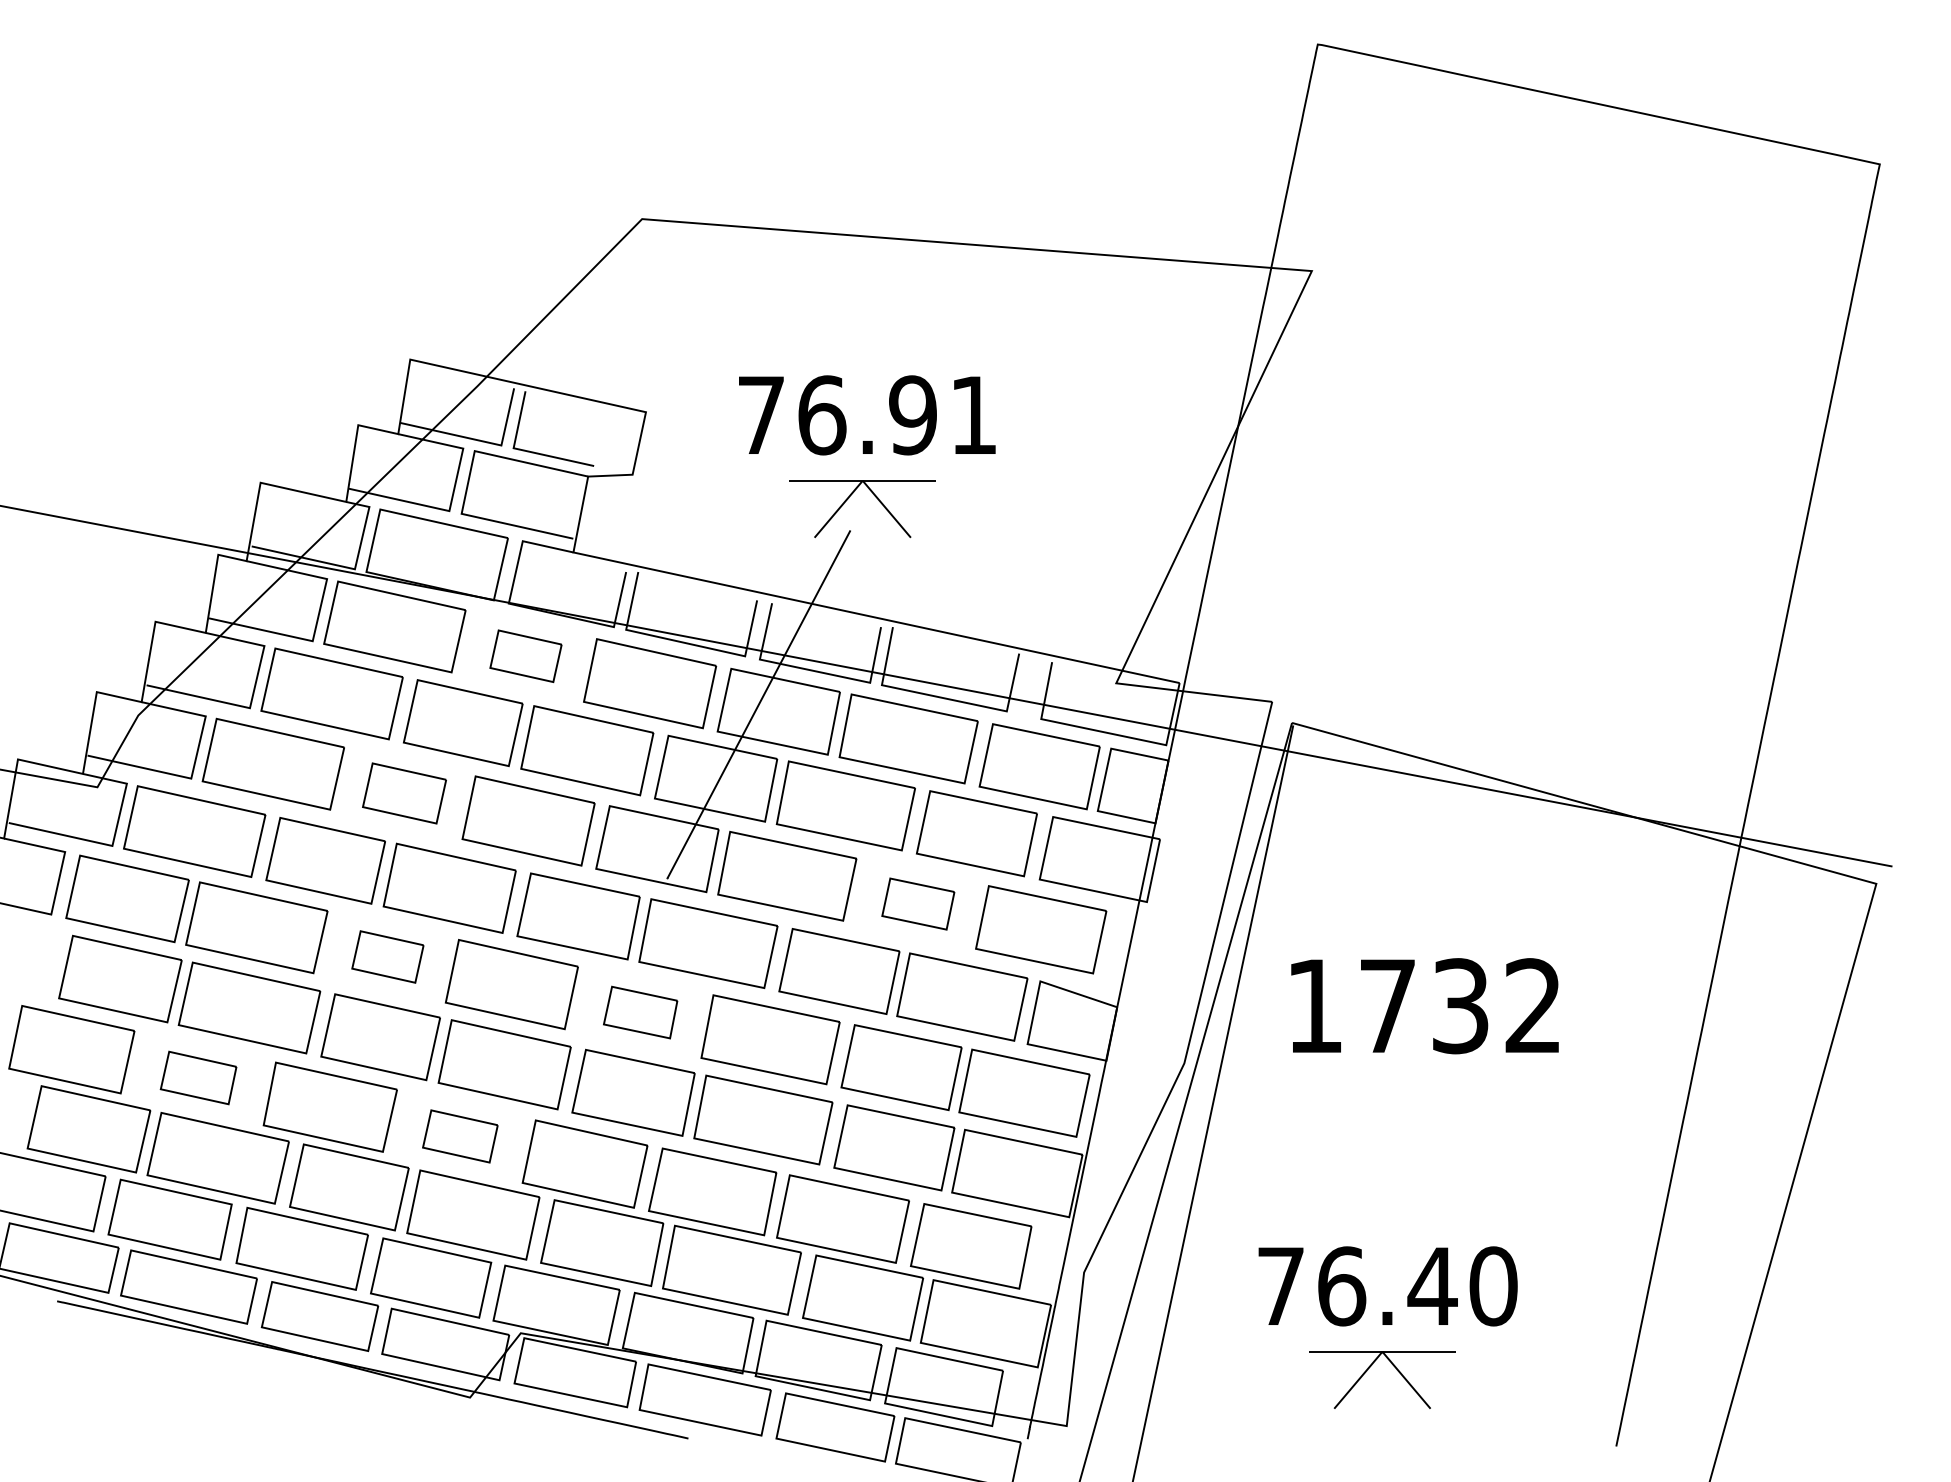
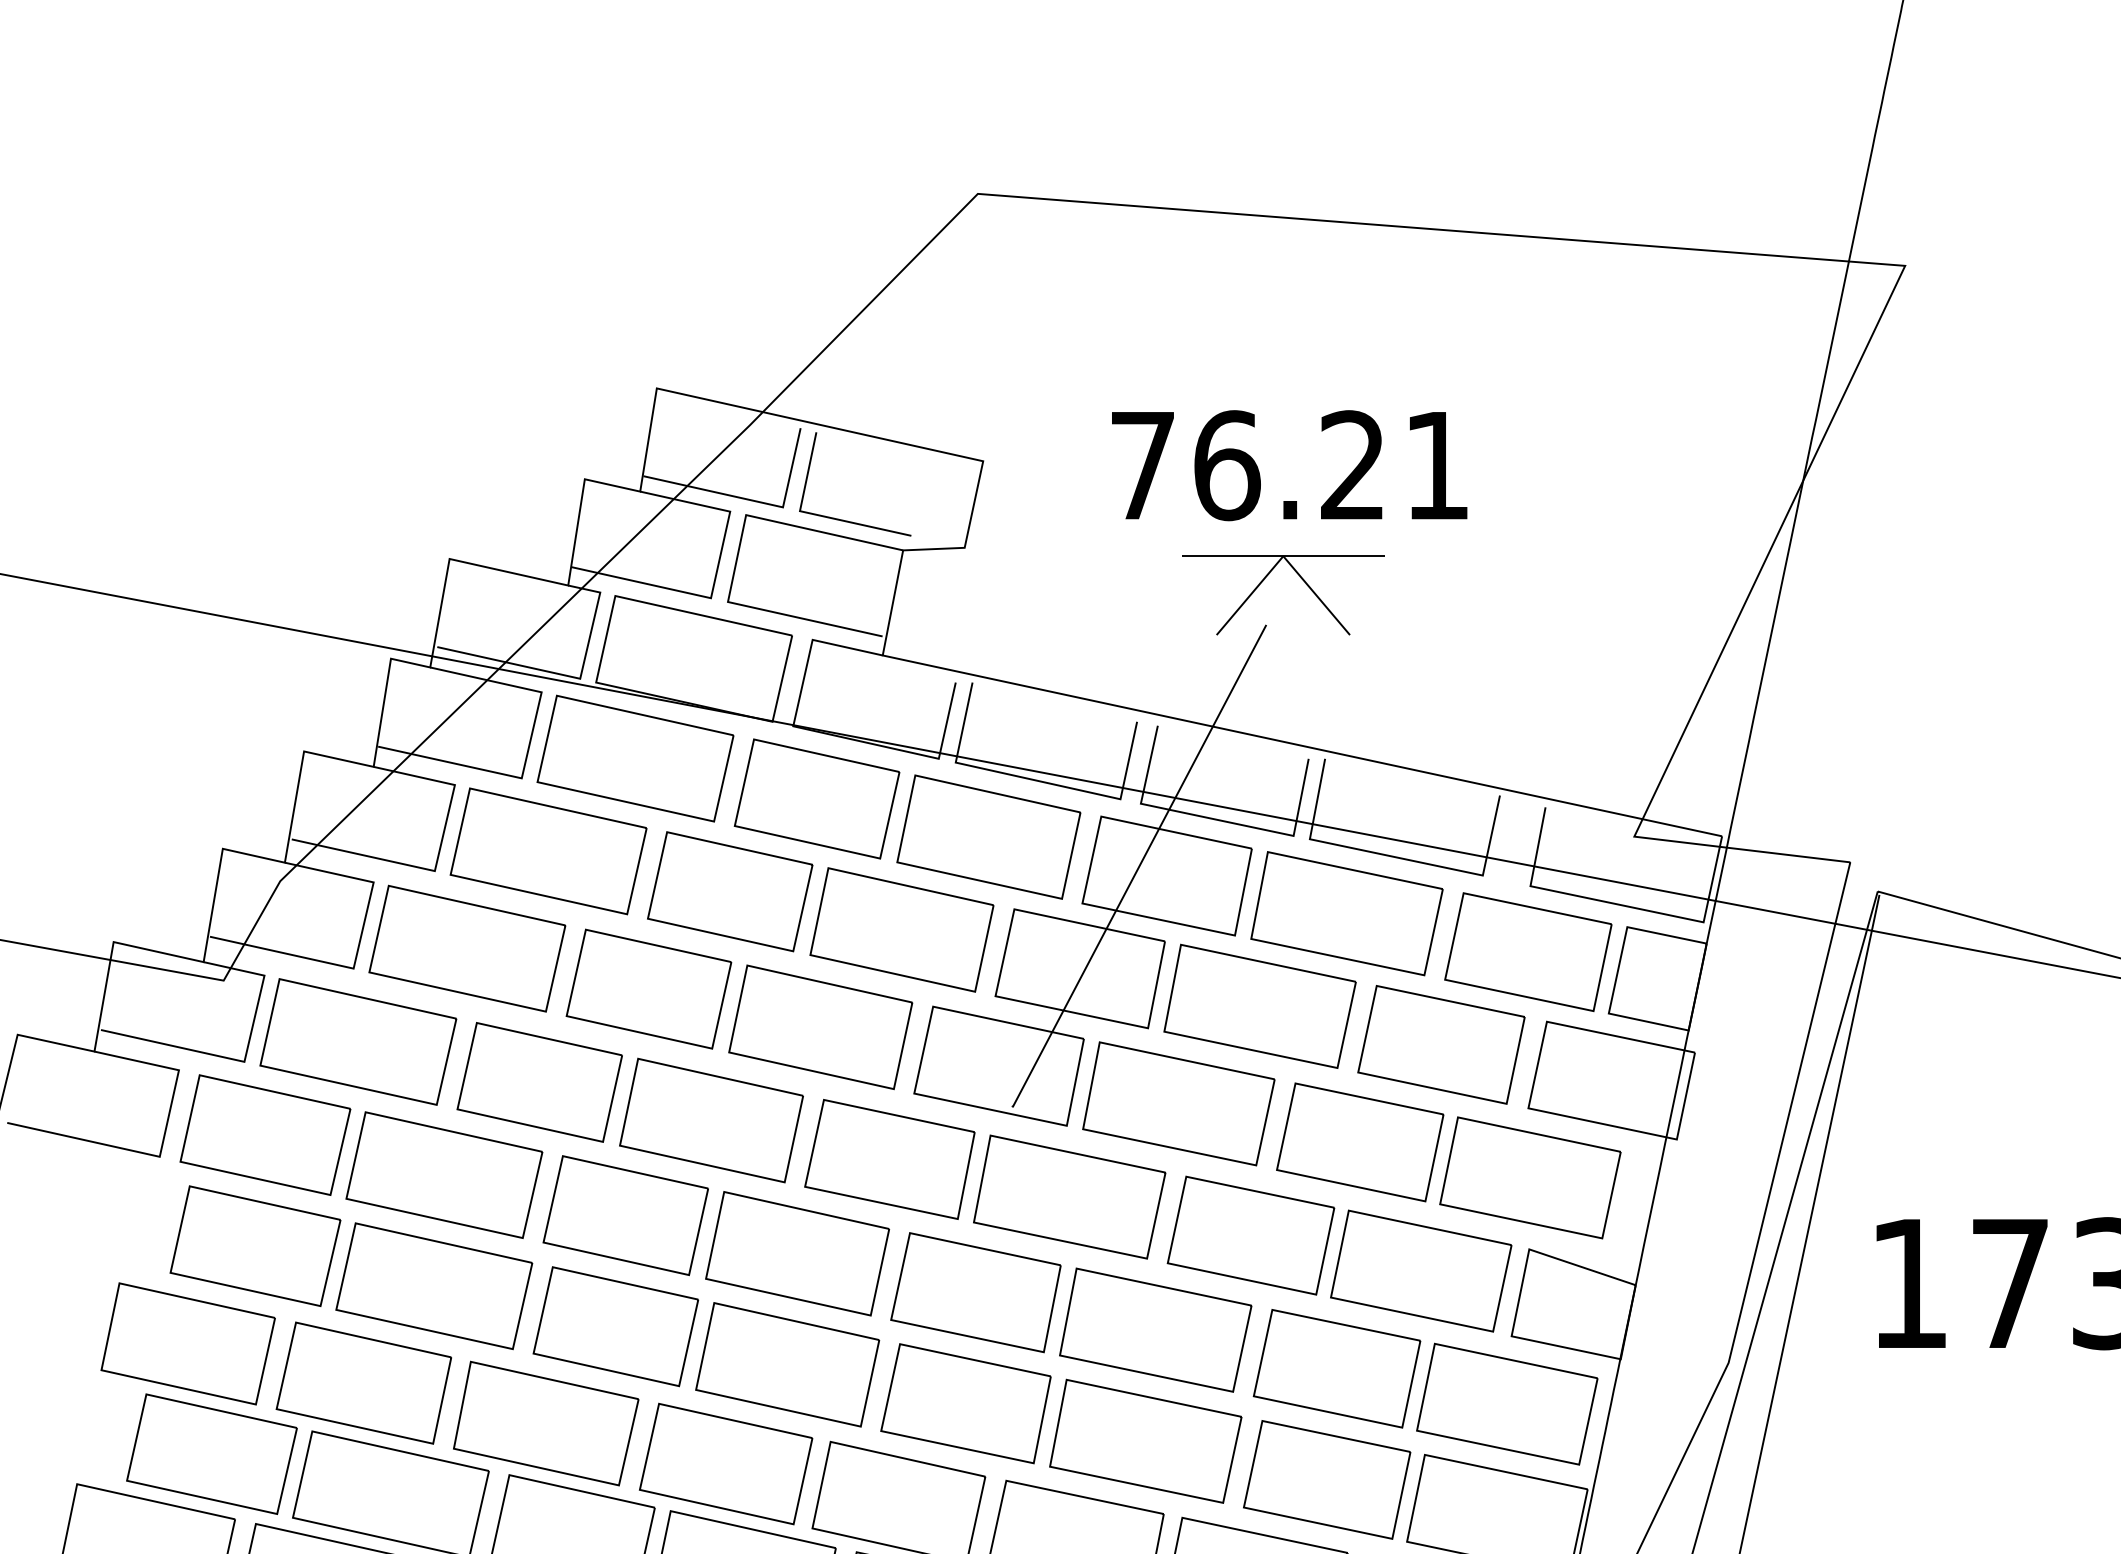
text: (912, 415) -> (1352, 465), 76.91 -> 76.21
part: (525, 656) -> (816, 799), size x1.67
part: (404, 793) -> (648, 989), size x1.43
part: (918, 903) -> (1360, 1141), size x1.67
part: (387, 956) -> (625, 1214), size x1.67
part: (640, 1012) -> (975, 1292), size x1.67
part: (198, 1077) -> (363, 1382), size x1.67
part: (460, 1136) -> (726, 1464), size x1.67

